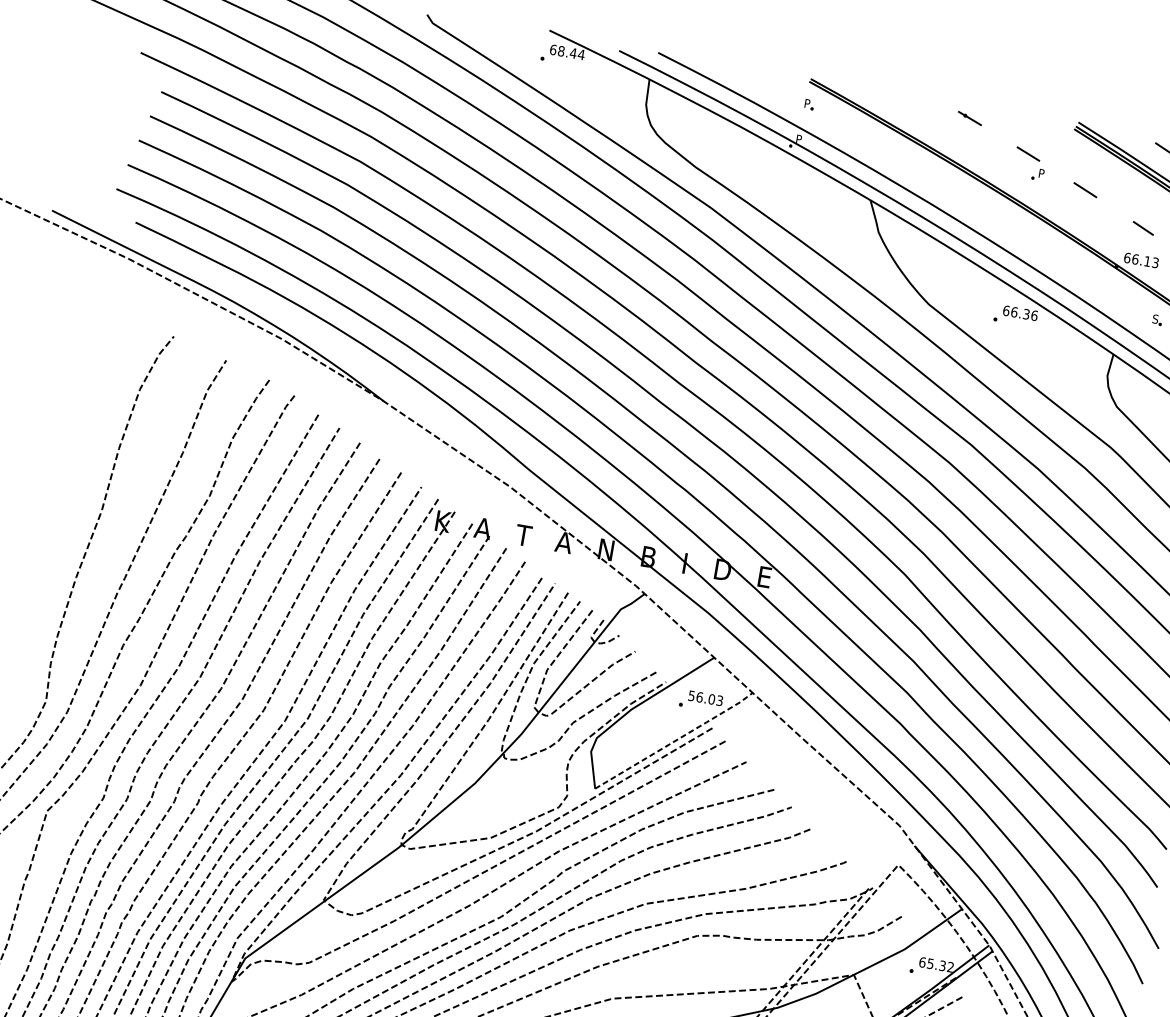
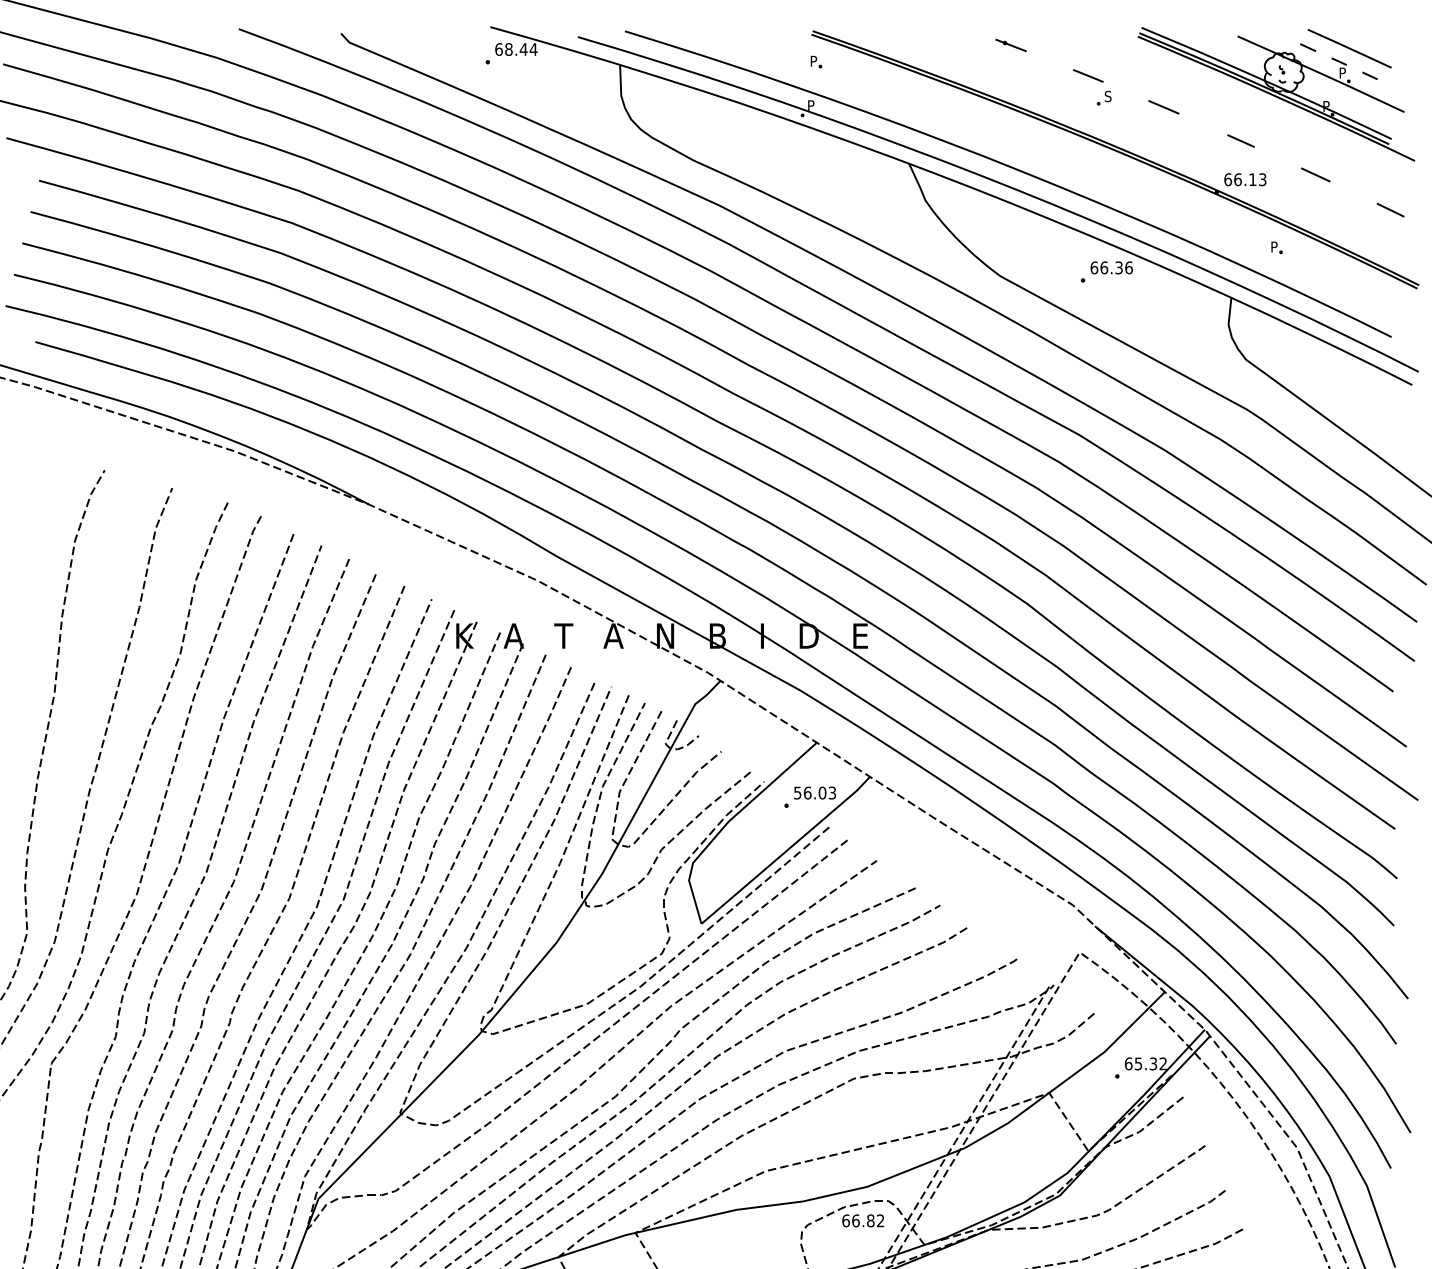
text: (1041, 173) -> (1107, 96), P -> S
text: (1155, 318) -> (1274, 246), S -> P
line: (675, 741) -> (787, 850), dashed -> solid

